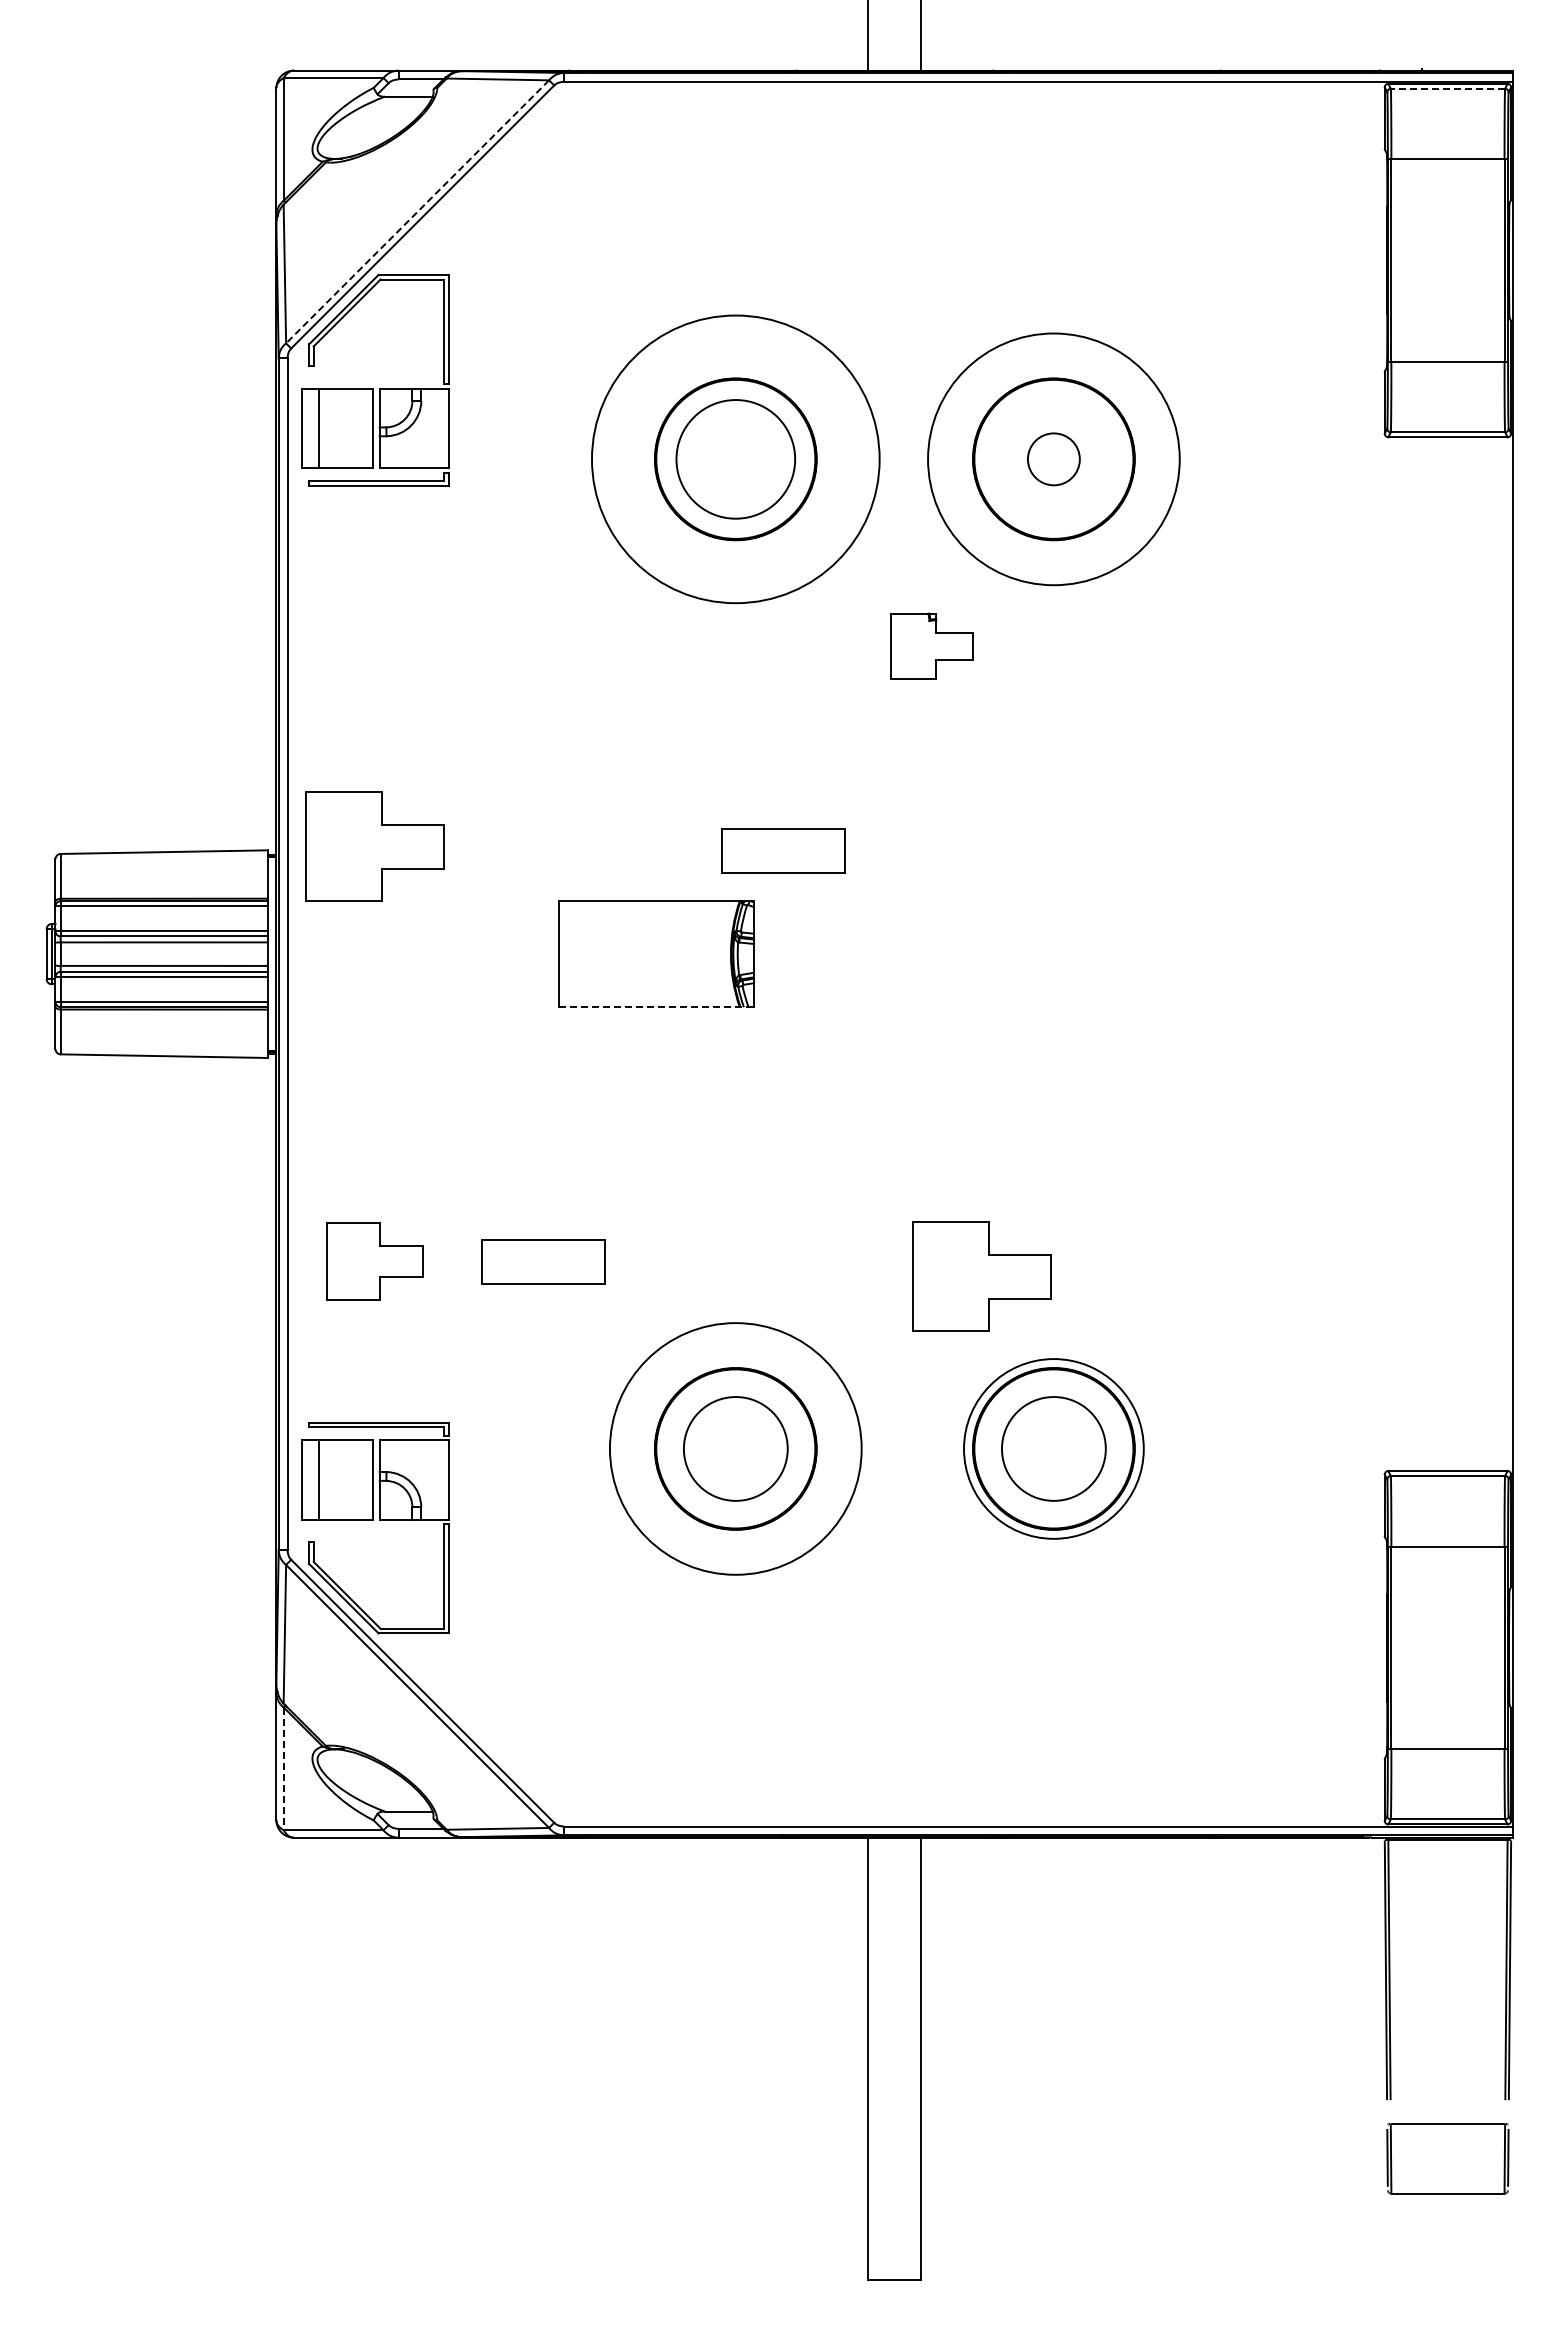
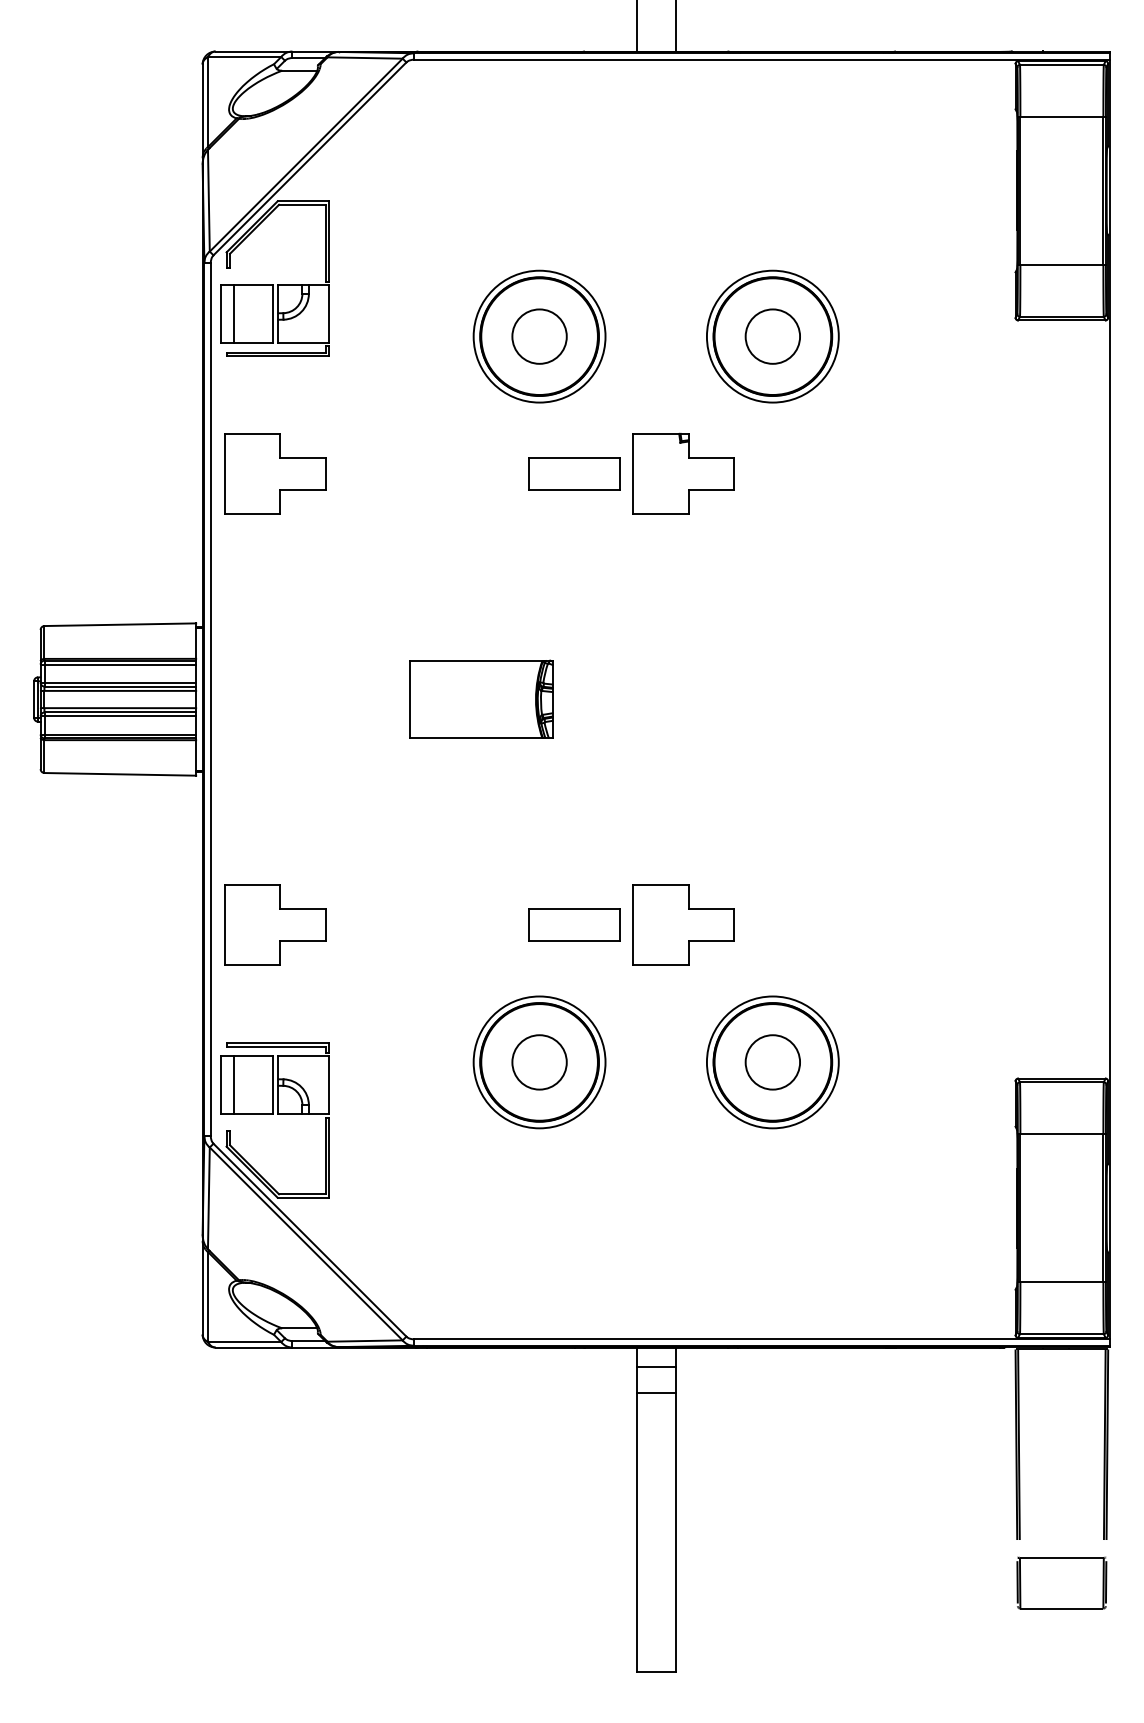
line: (1447, 88) -> (1061, 64), dashed -> solid
line: (417, 211) -> (306, 154), dashed -> solid
circle: (735, 459) -> (539, 336), size x0.62
circle: (735, 459) -> (539, 336), size x0.62
circle: (1053, 459) -> (772, 336), size x0.71
circle: (1053, 459) -> (772, 336), size x1.43
part: (931, 646) -> (683, 473), size x1.67
part: (374, 846) -> (274, 473), moved
part: (783, 850) -> (574, 473), moved
line: (656, 1007) -> (481, 738), dashed -> solid
part: (374, 1261) -> (274, 924), size x1.43
part: (543, 1261) -> (574, 924), moved
part: (981, 1276) -> (683, 924), moved
circle: (735, 1448) -> (539, 1062), size x0.71
circle: (735, 1448) -> (539, 1062), size x0.71
circle: (1053, 1448) -> (772, 1062), size x0.71
line: (283, 1769) -> (207, 1297), dashed -> solid
line: (894, 1864) -> (655, 1367), added
line: (894, 1899) -> (655, 1392), added

